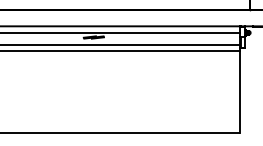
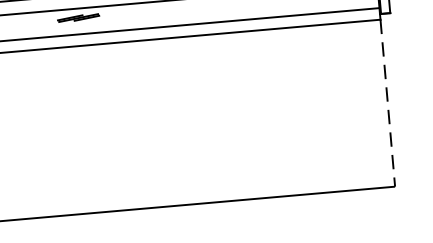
line: (240, 91) -> (388, 102), solid -> dashed

